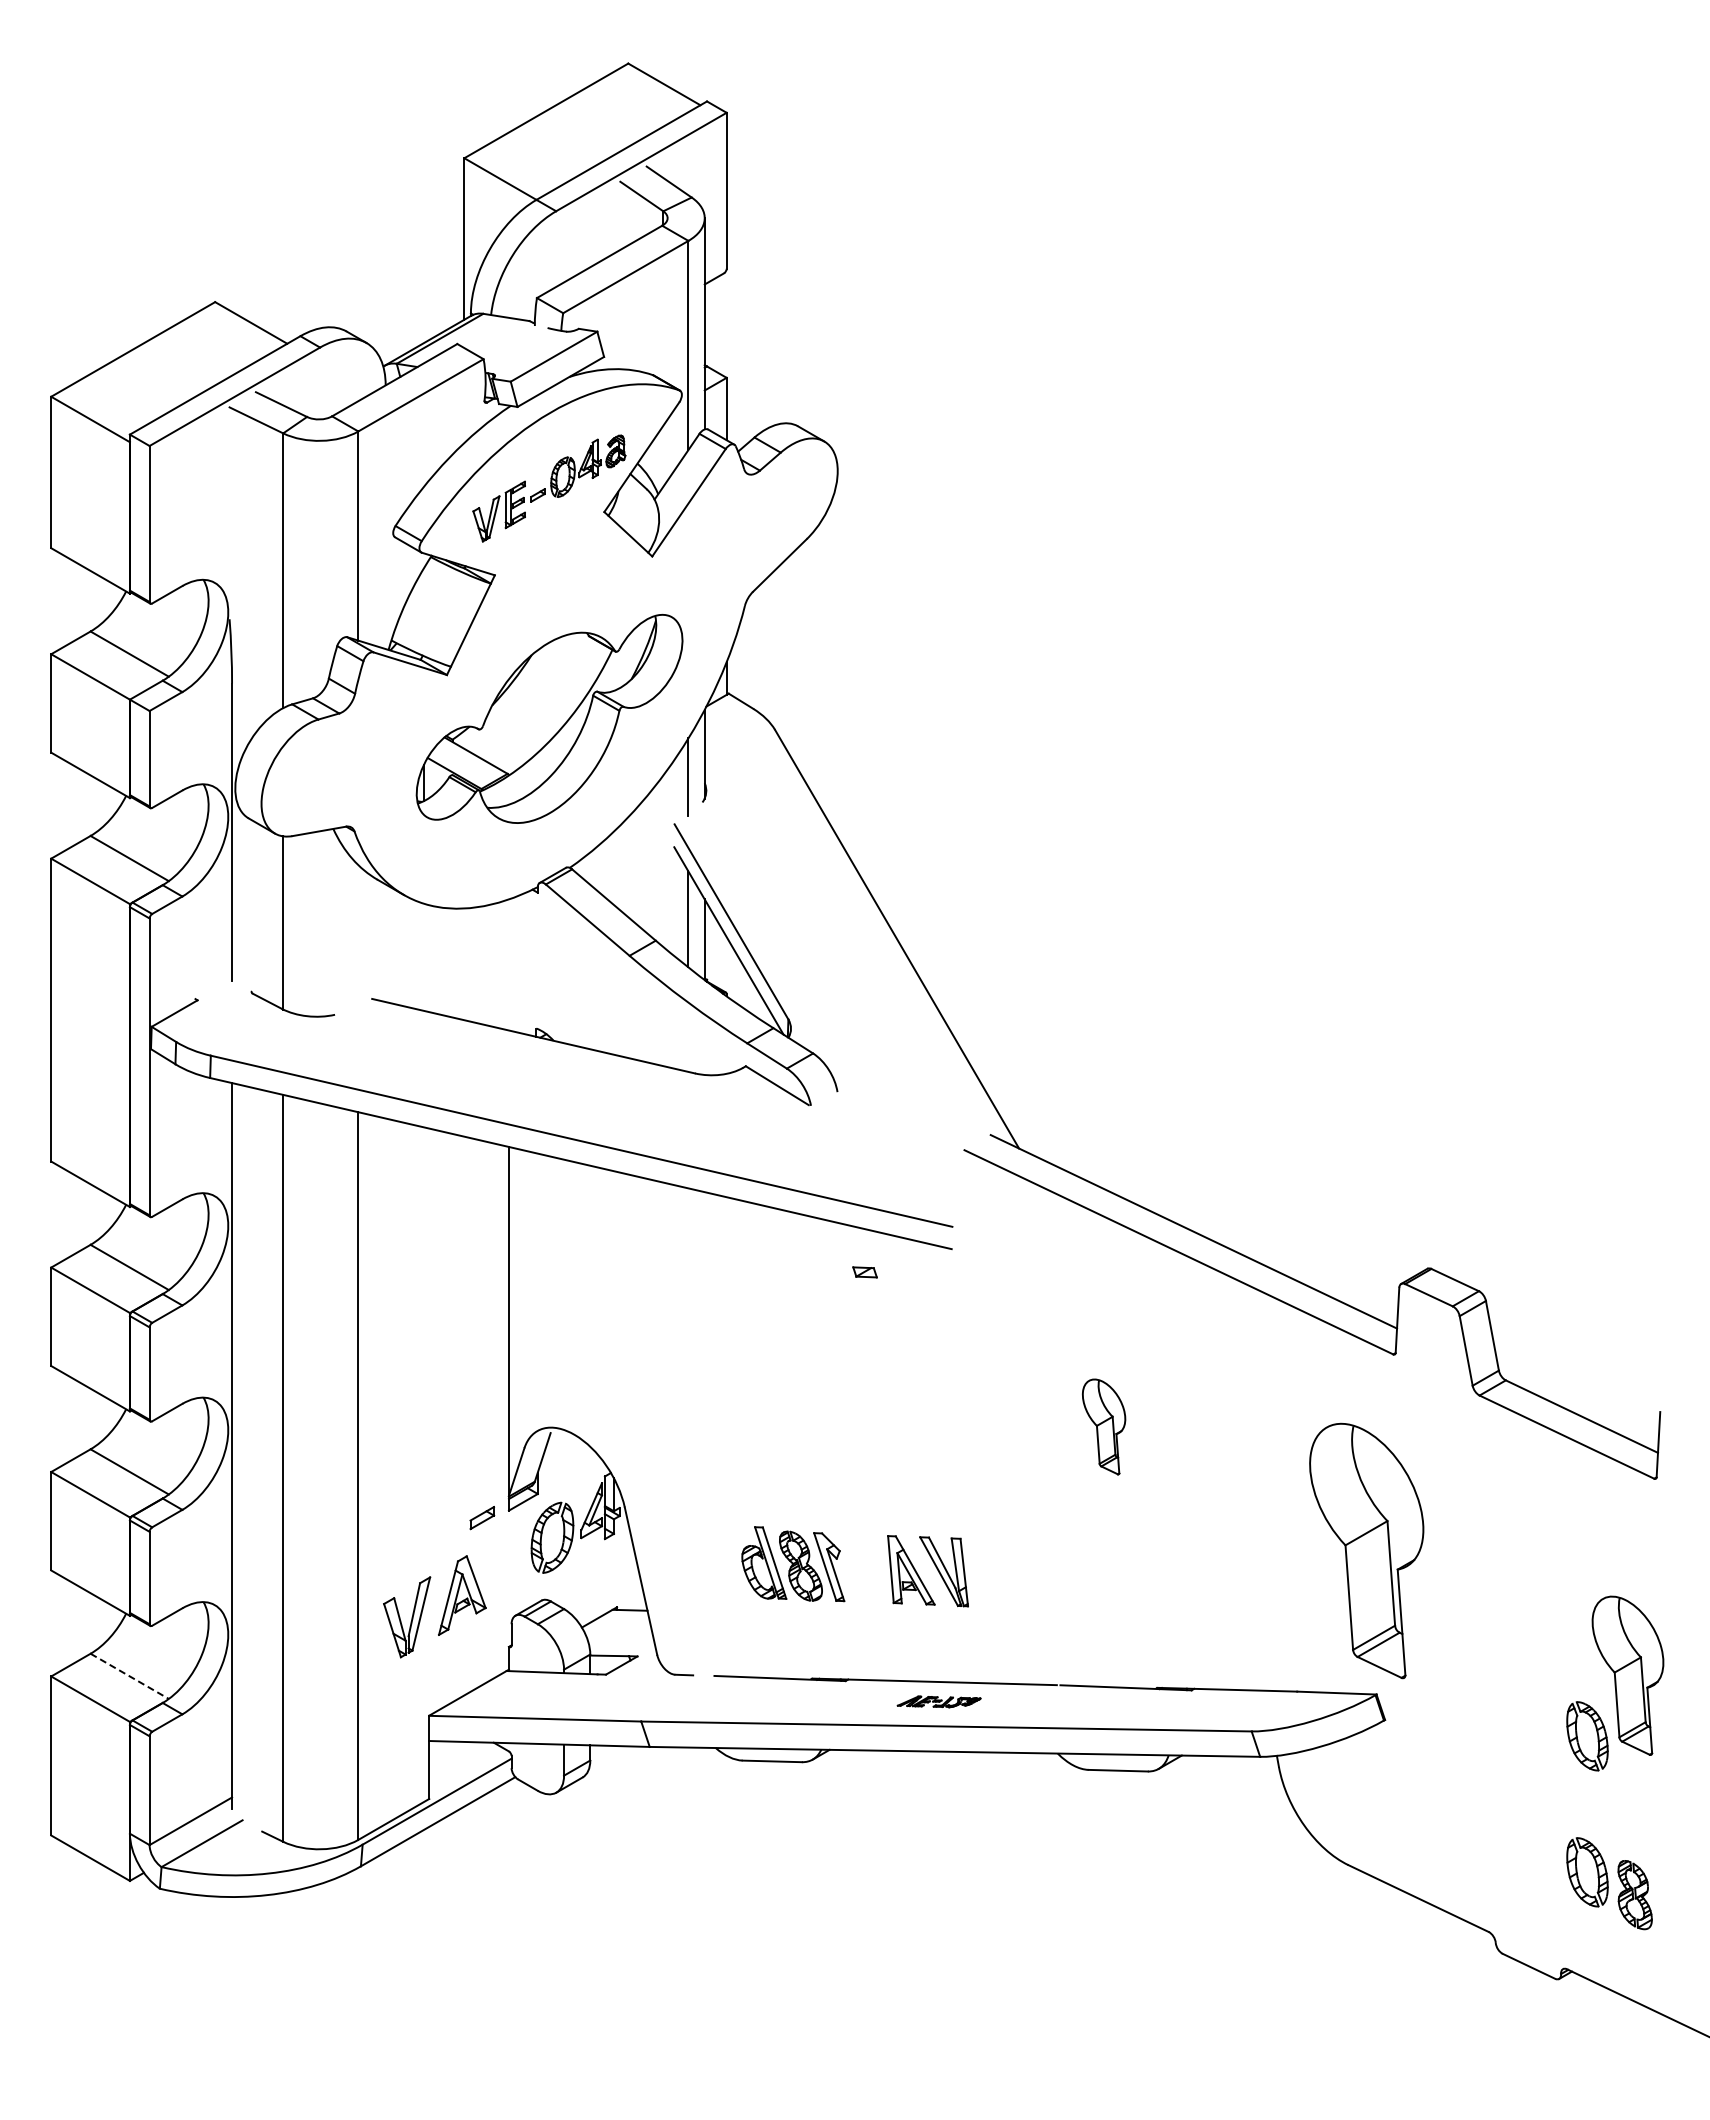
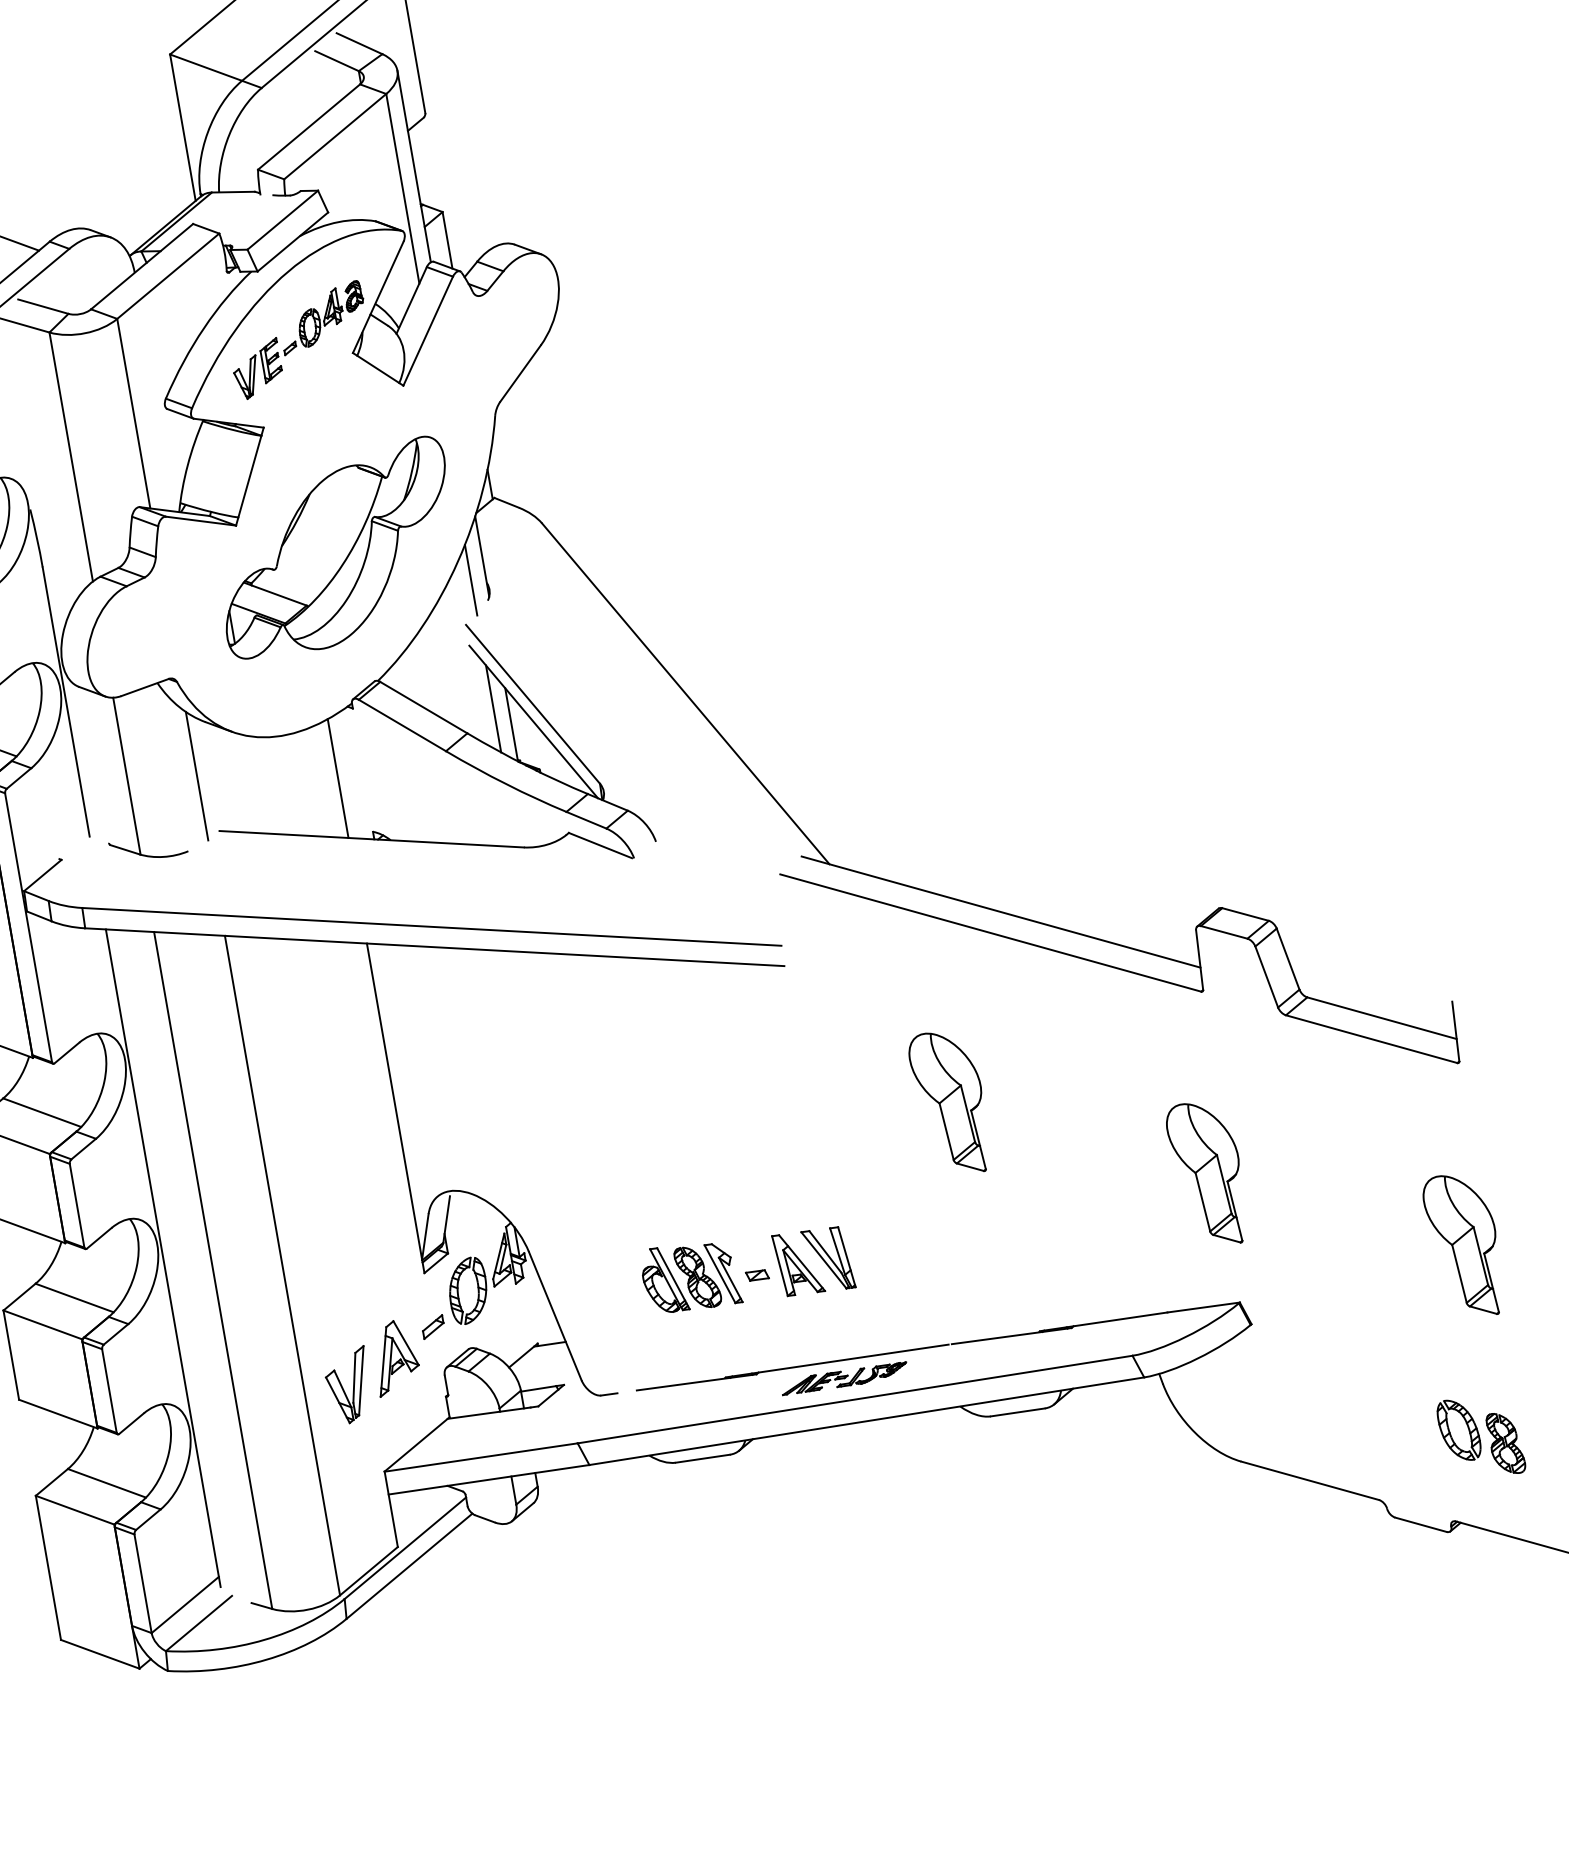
line: (358, 935) -> (197, 775), added
line: (508, 964) -> (337, 778), added
part: (864, 1272) -> (756, 1275), moved
part: (1103, 1426) -> (949, 1102), size x1.67
part: (482, 1518) -> (433, 1327), moved
part: (1366, 1550) -> (1207, 1173), size x0.62
line: (130, 1676) -> (107, 1483), dashed -> solid
part: (939, 1701) -> (844, 1378), size x1.67
part: (1578, 1739) -> (1429, 1311), removed

